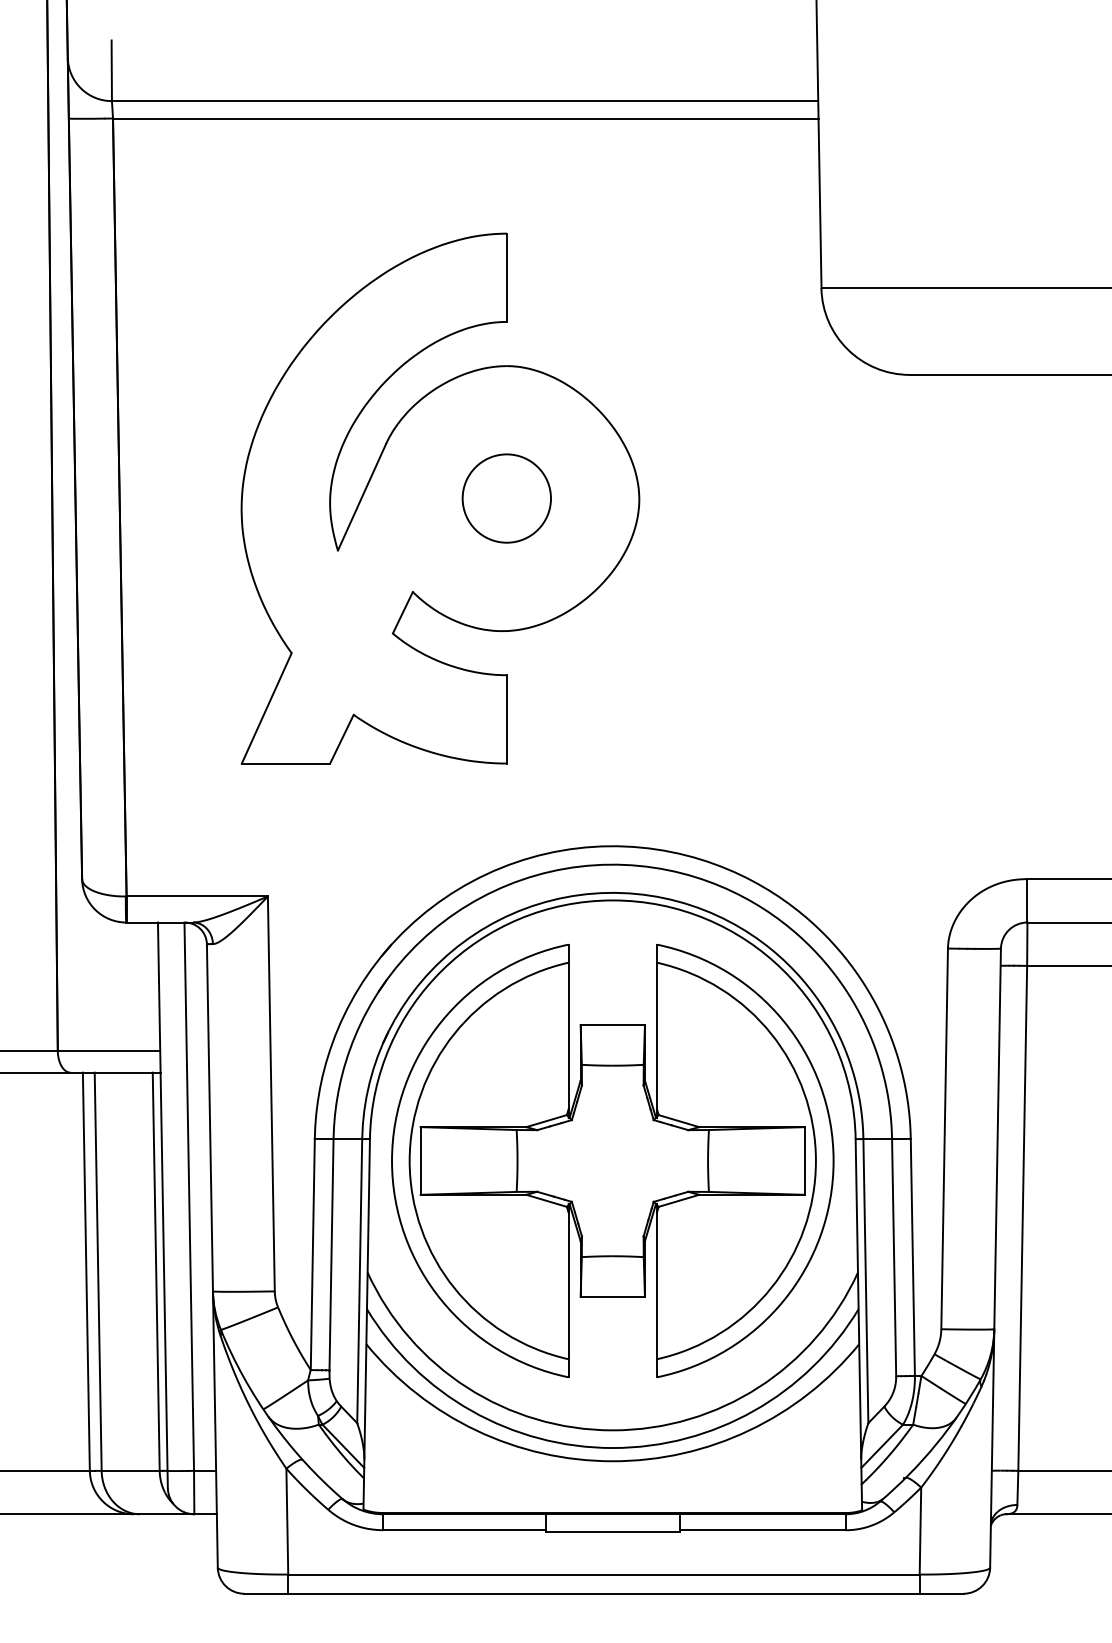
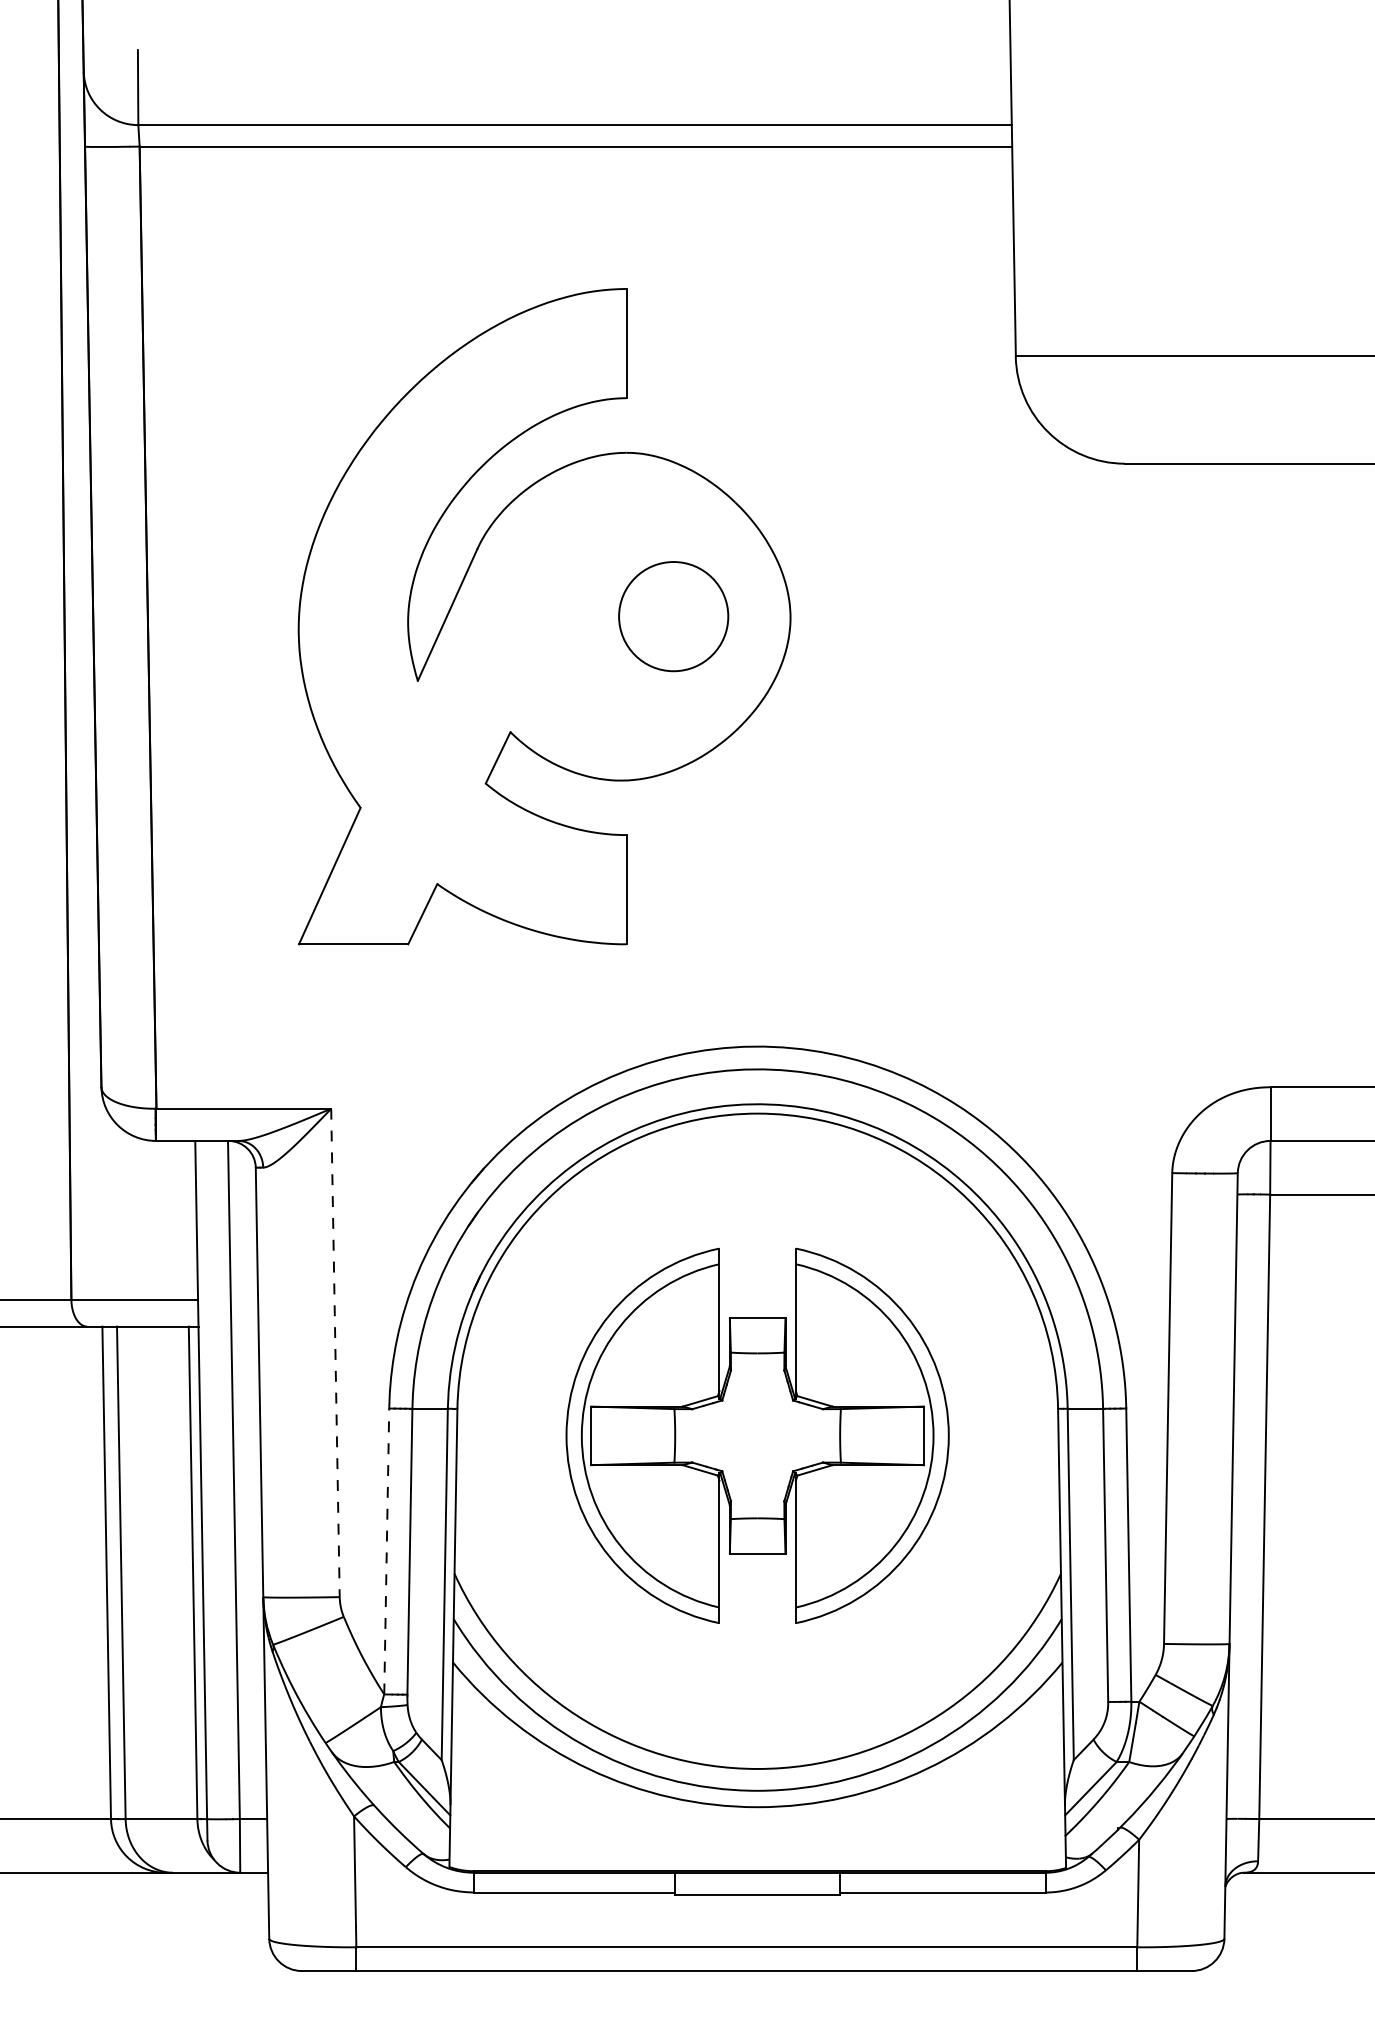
part: (506, 498) -> (673, 616), moved
line: (271, 1094) -> (335, 1353), solid -> dashed
part: (612, 1160) -> (757, 1435), size x0.7
line: (312, 1254) -> (386, 1551), solid -> dashed

